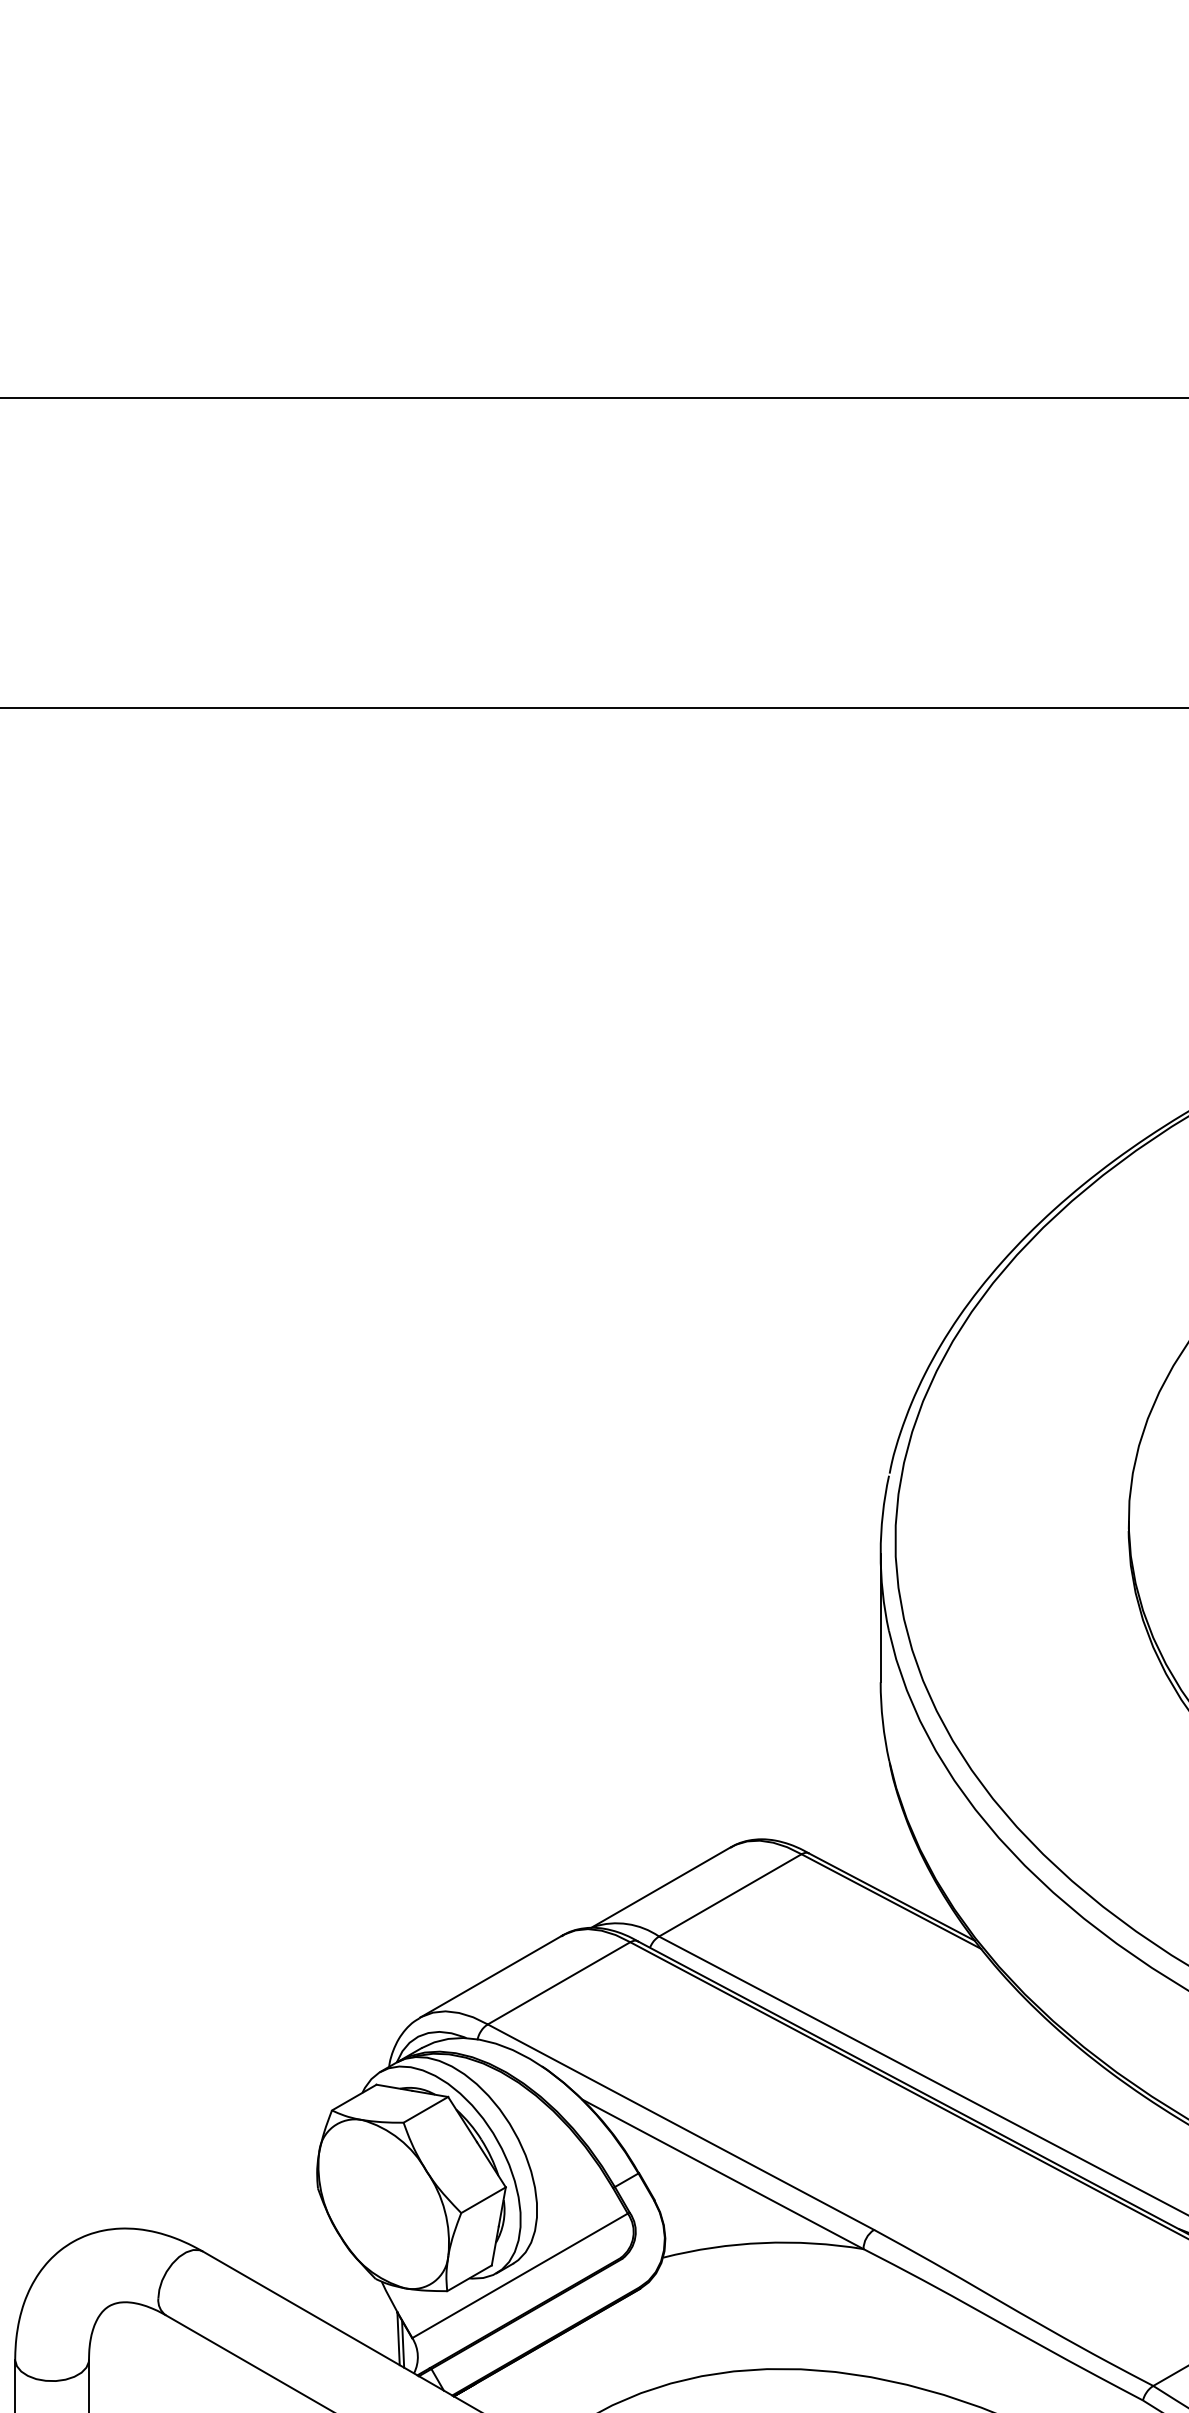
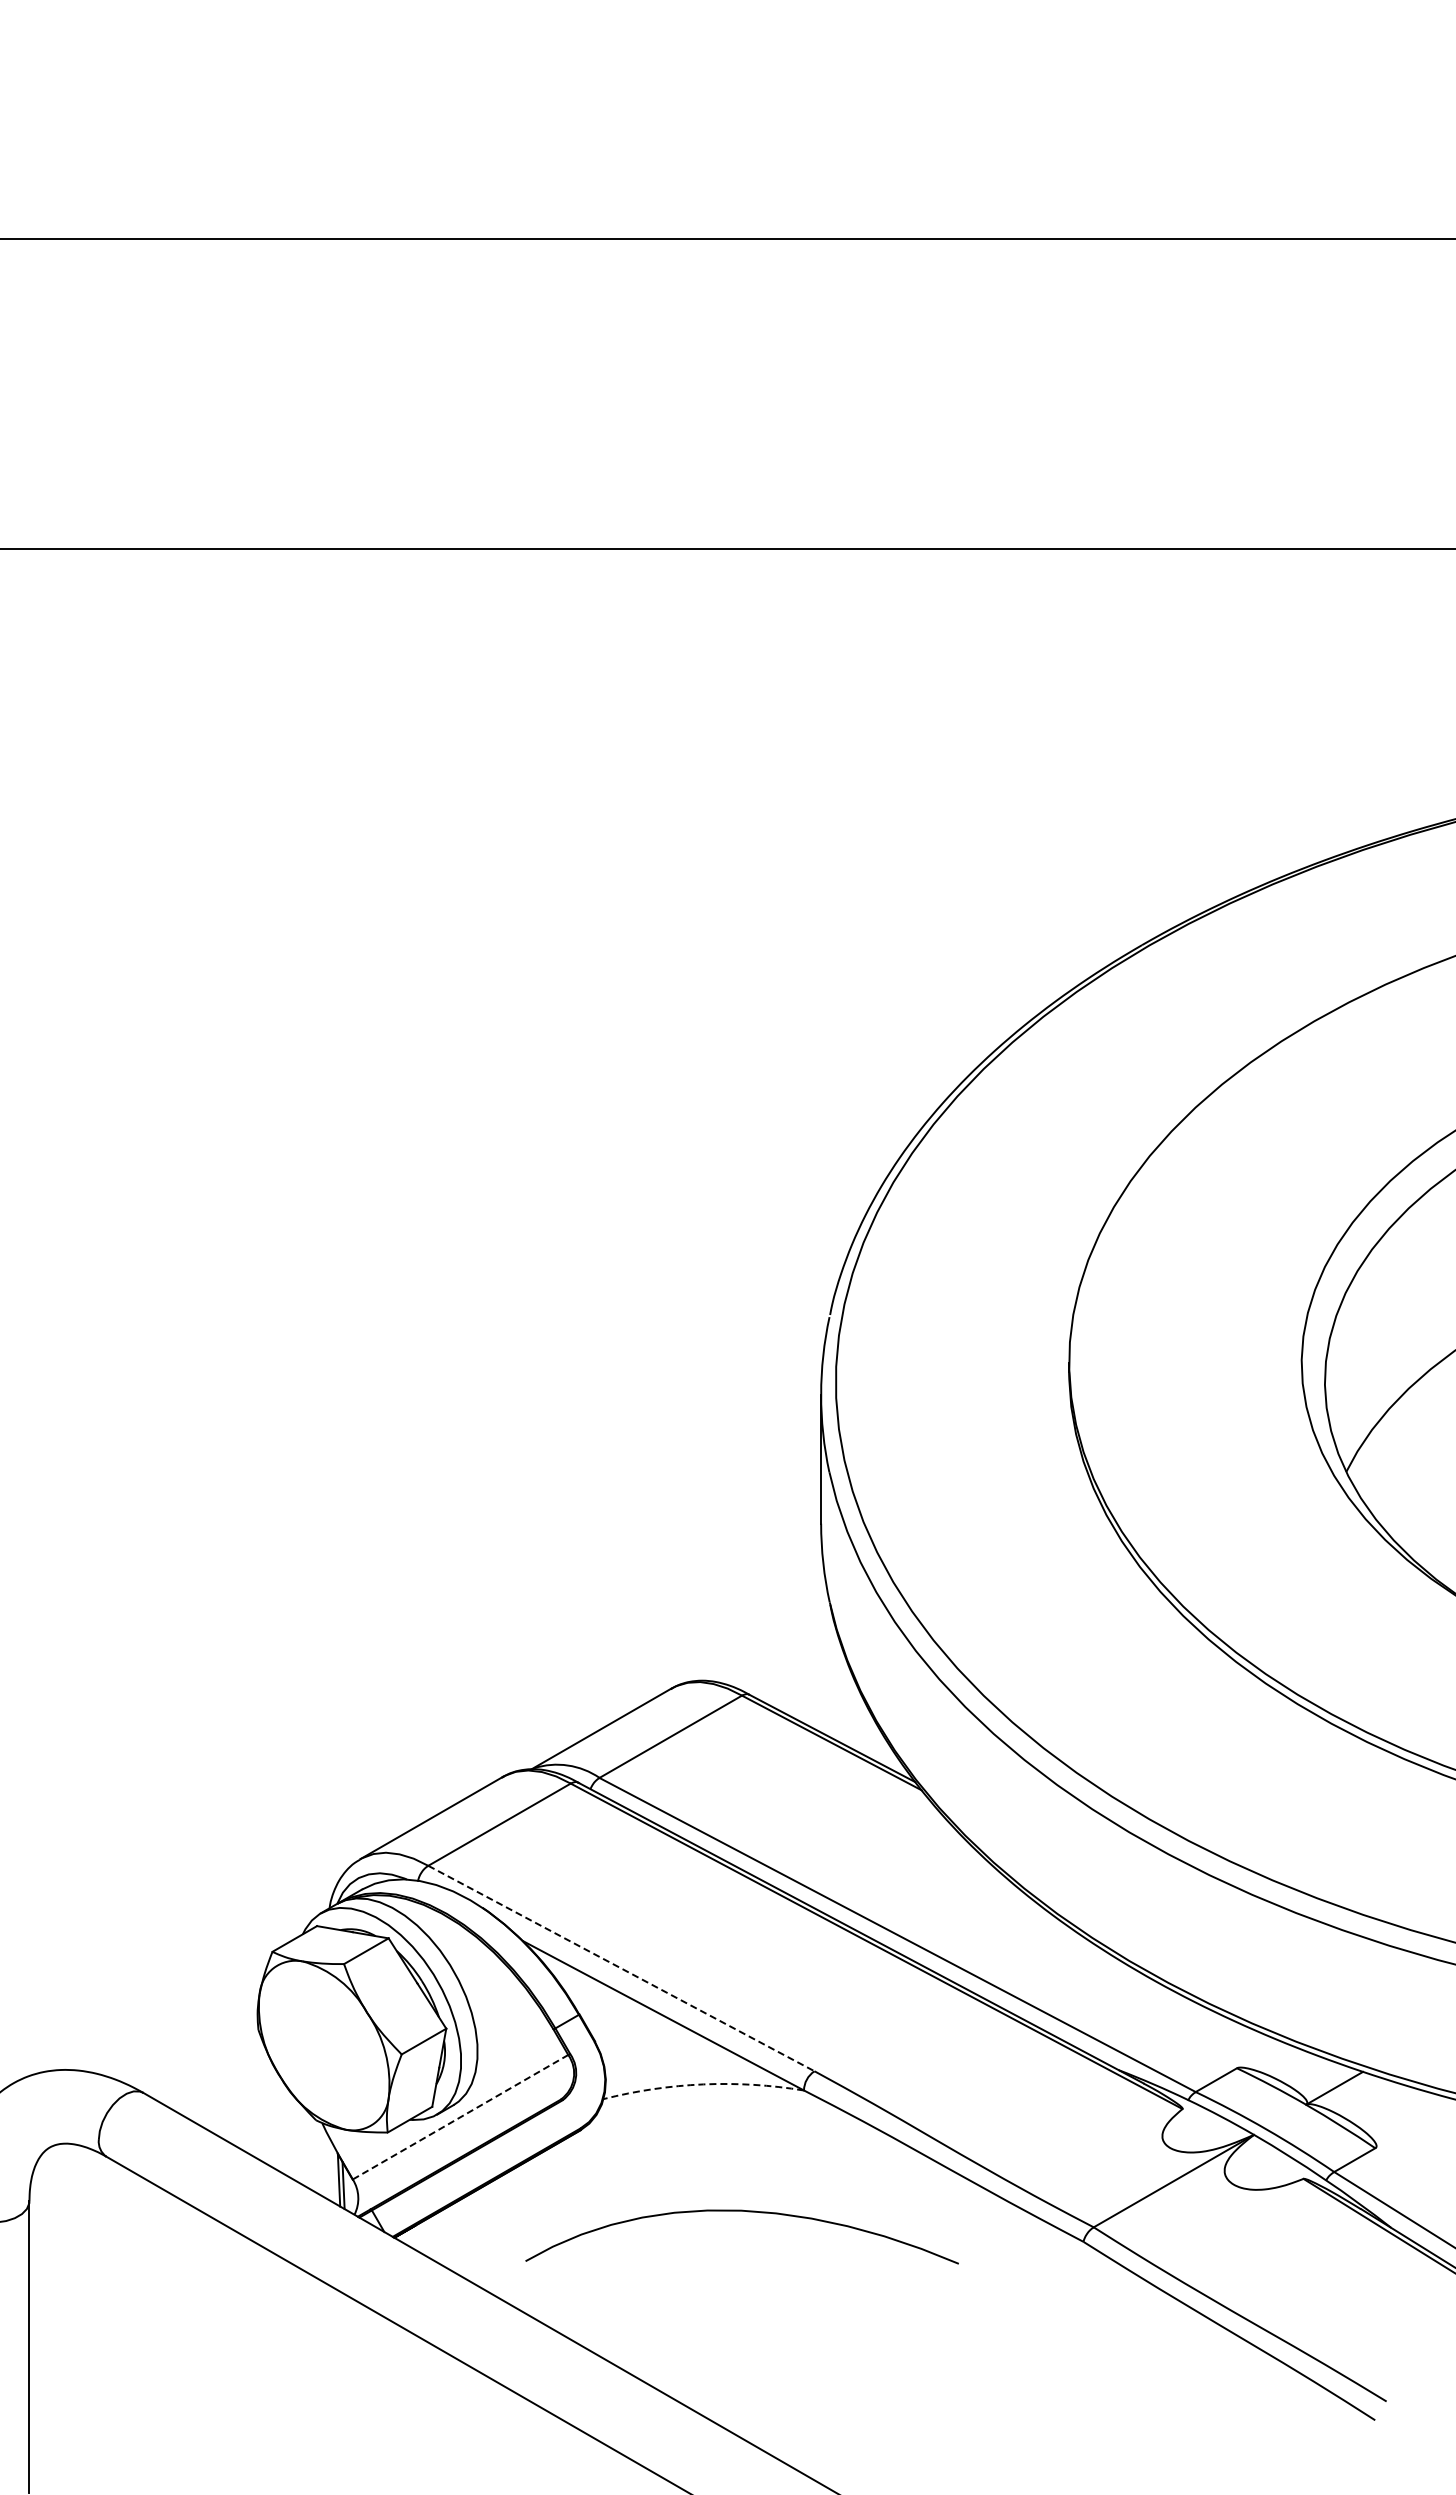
line: (681, 2127) -> (621, 1968), solid -> dashed
arc: (763, 2243) -> (703, 2084), solid -> dashed
line: (520, 2275) -> (460, 2116), solid -> dashed

